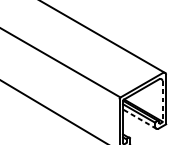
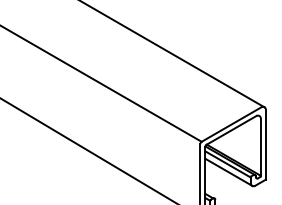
line: (162, 101) -> (260, 147), dashed -> solid
line: (139, 119) -> (228, 172), dashed -> solid

